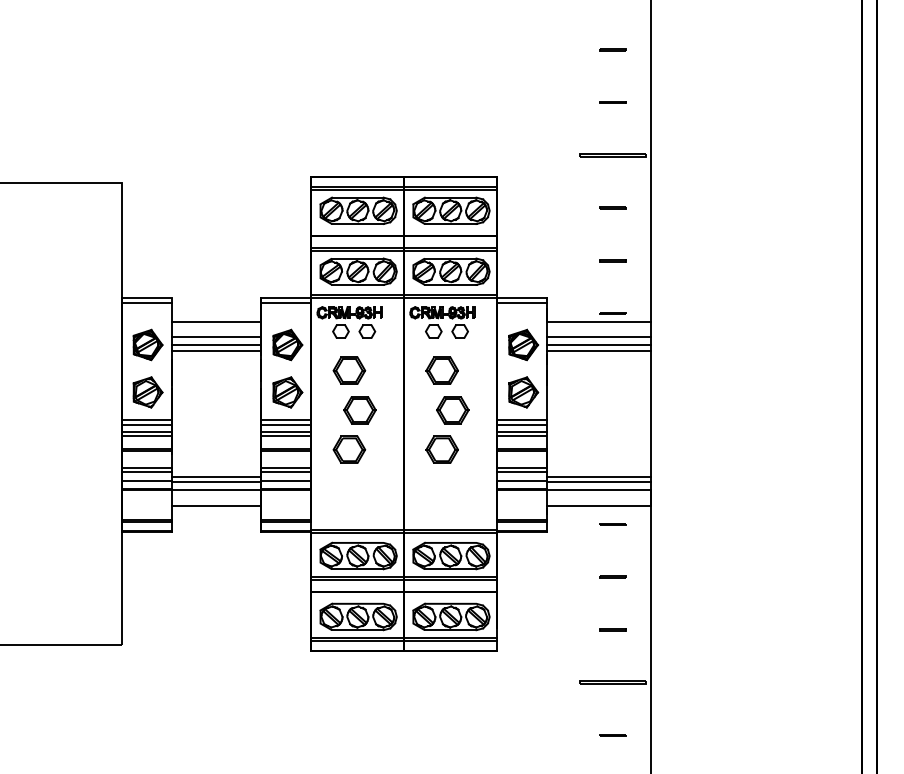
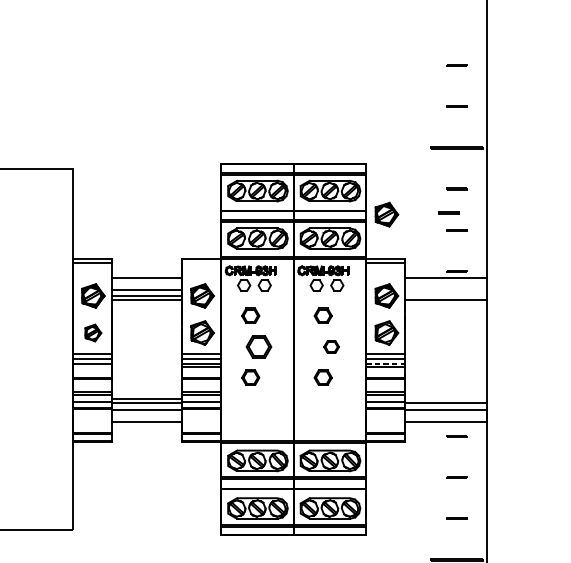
line: (602, 238) -> (448, 212), added
part: (523, 240) -> (386, 214), added
line: (286, 302) -> (201, 262), removed
line: (599, 337) -> (446, 290), removed
line: (599, 345) -> (446, 296), removed
part: (349, 370) -> (250, 315), size x0.7
part: (441, 370) -> (322, 315), size x0.7
part: (147, 392) -> (92, 333), size x0.7
part: (452, 410) -> (331, 347), size x0.6
line: (522, 431) -> (386, 363), solid -> dashed
line: (146, 435) -> (92, 366), removed
part: (349, 449) -> (250, 377), size x0.7
part: (441, 449) -> (322, 377), size x0.7
line: (599, 477) -> (446, 399), removed

